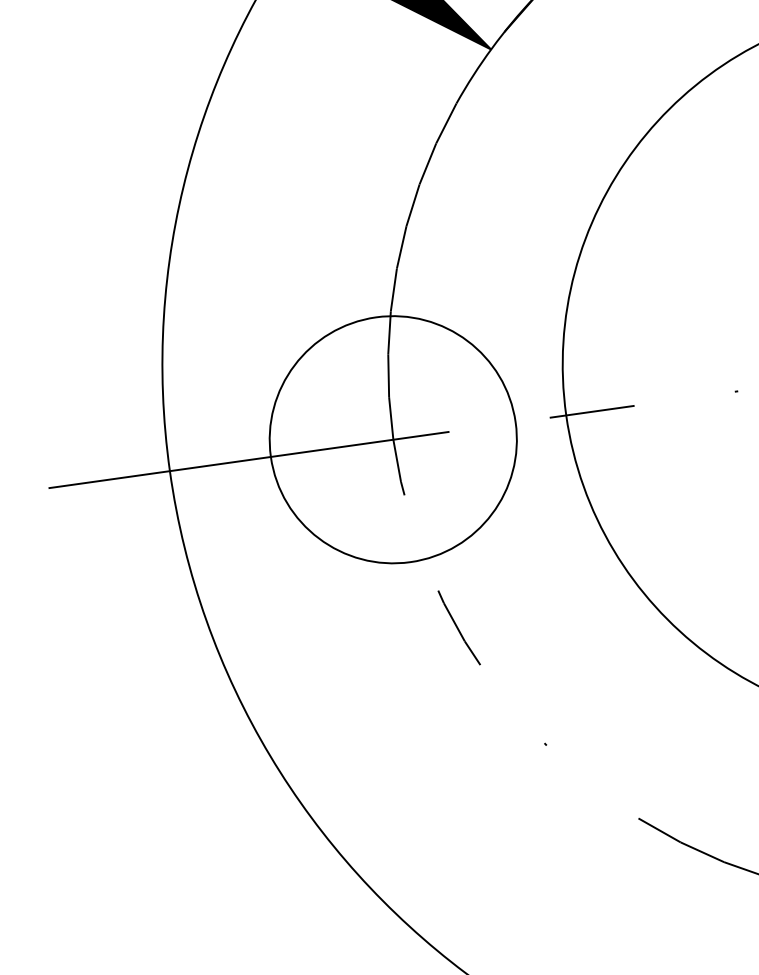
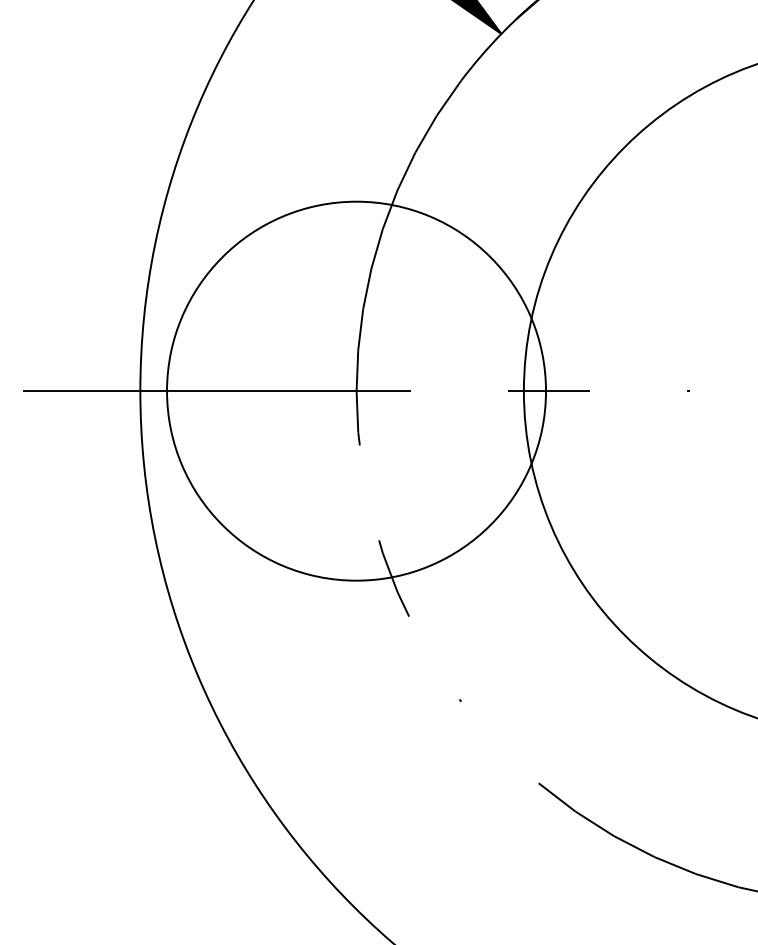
circle: (393, 439) -> (356, 390), size x1.6

